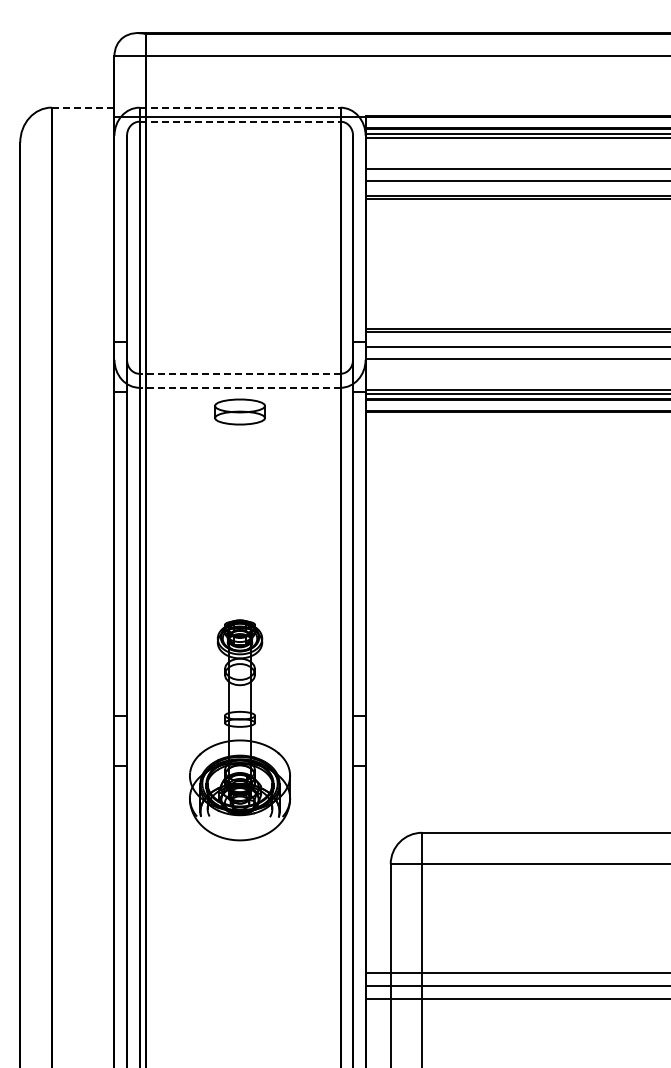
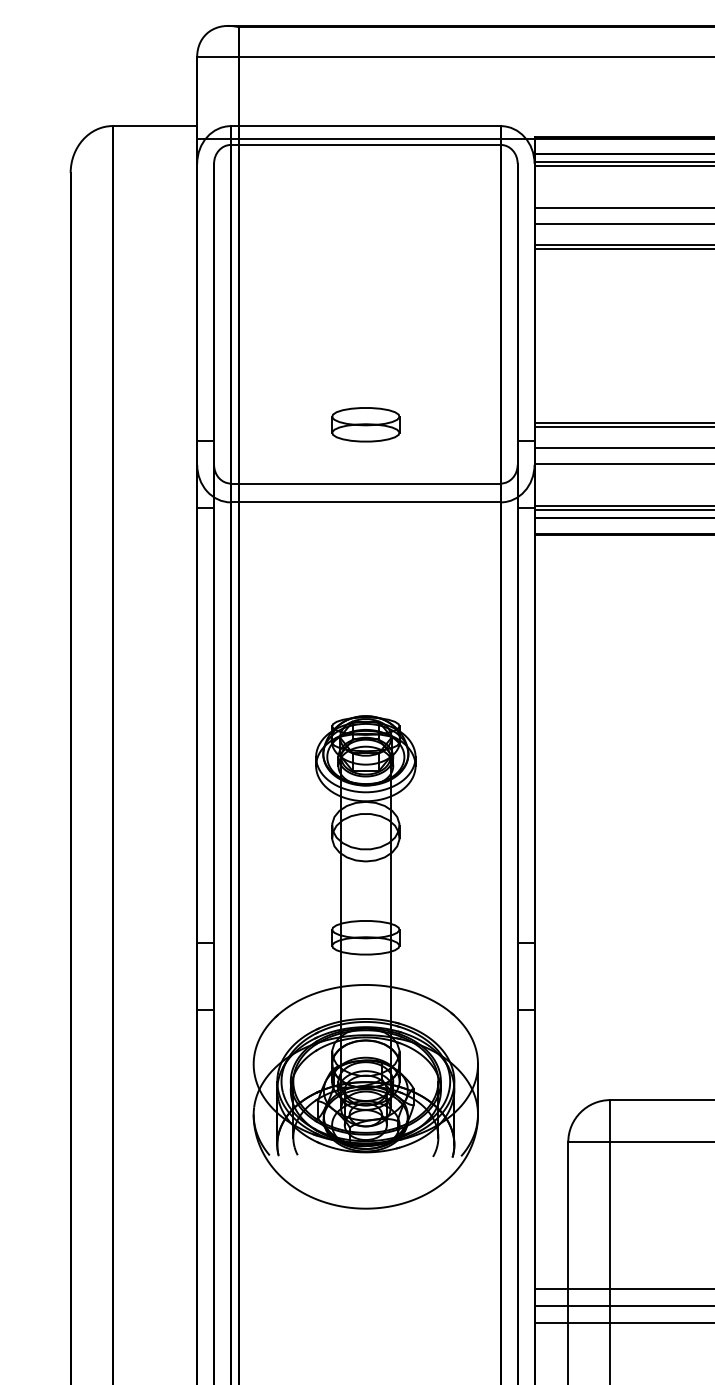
line: (82, 107) -> (154, 125), dashed -> solid
line: (240, 107) -> (366, 125), dashed -> solid
line: (240, 121) -> (366, 144), dashed -> solid
line: (239, 373) -> (365, 483), dashed -> solid
line: (239, 387) -> (365, 501), dashed -> solid
part: (239, 411) -> (365, 424), moved
part: (239, 730) -> (365, 962), size x1.67

